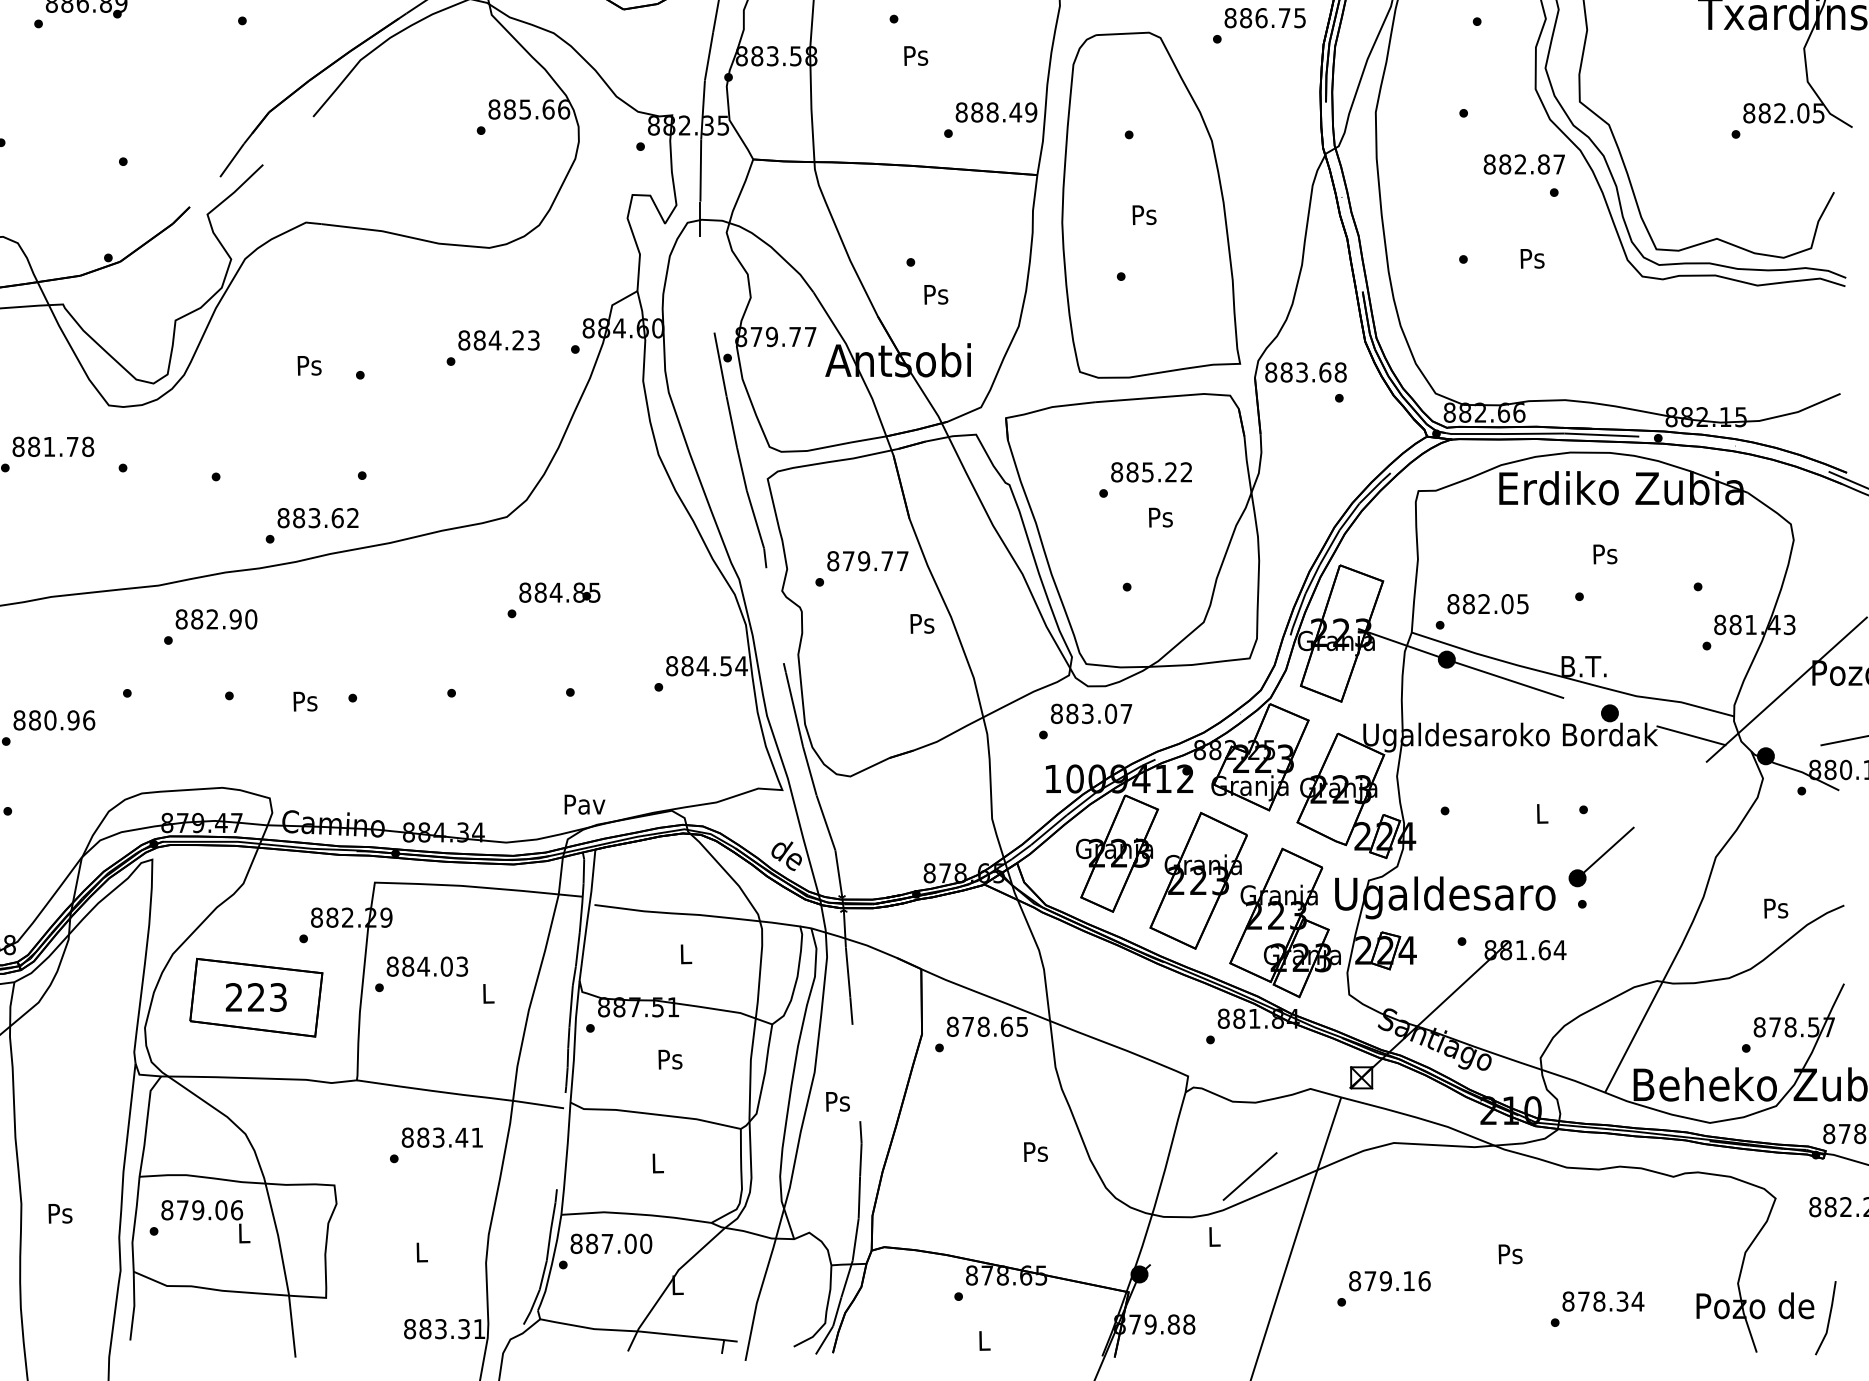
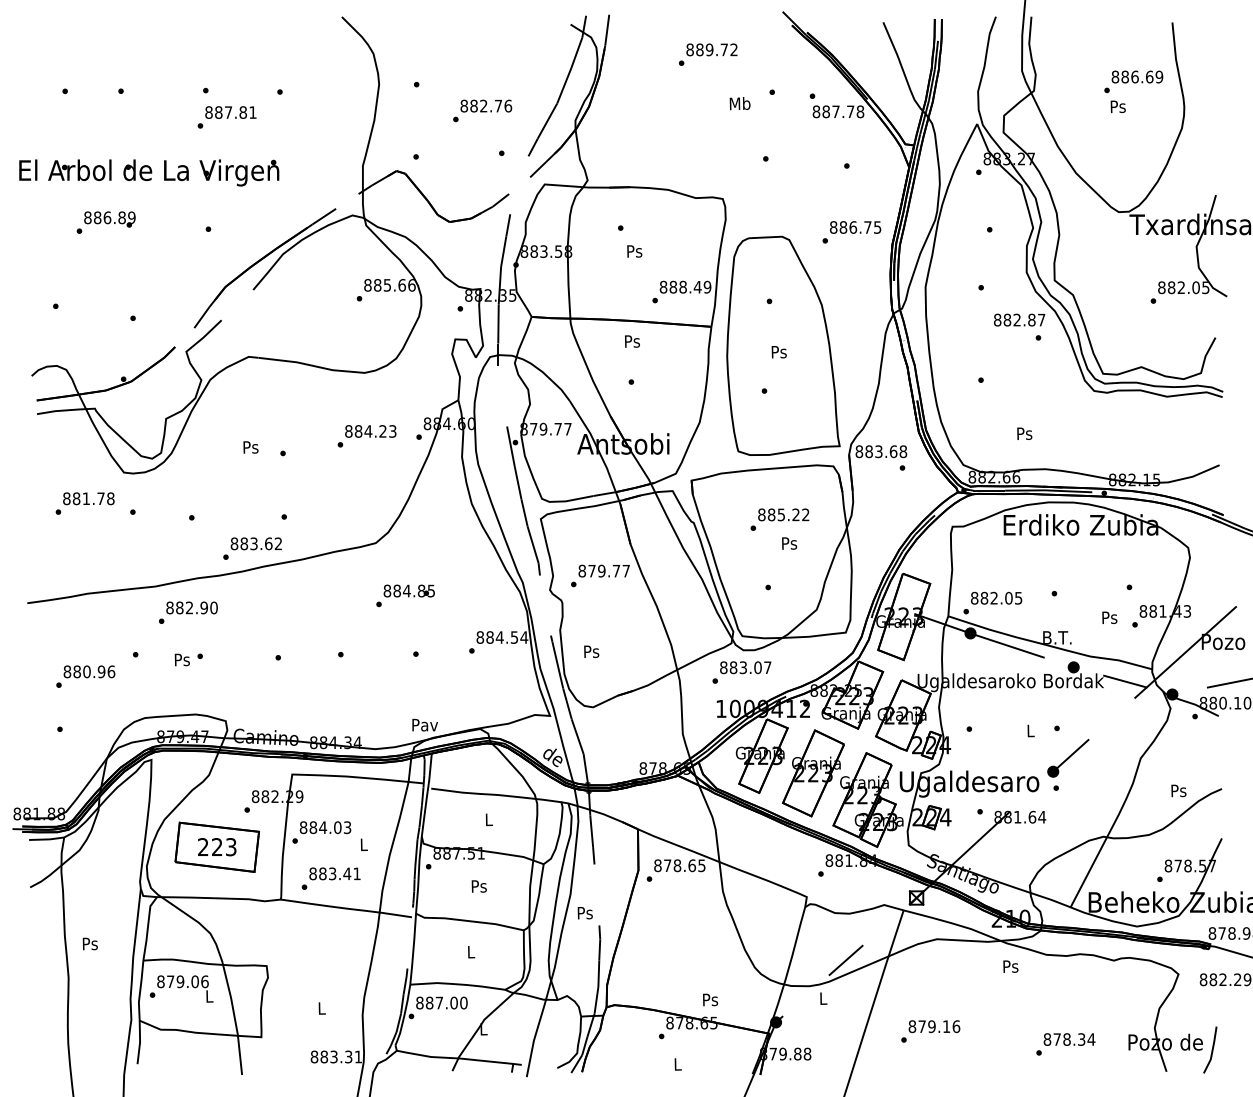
text: (1532, 258) -> (1024, 433), moved
text: (936, 294) -> (632, 341), moved
text: (1604, 553) -> (1109, 617), moved
text: (922, 623) -> (591, 651), moved
text: (304, 700) -> (181, 659), moved
text: (435, 1145) -> (330, 878), moved
text: (1035, 1151) -> (710, 999), moved
text: (59, 1212) -> (89, 943), moved
text: (1510, 1254) -> (1010, 966), moved

